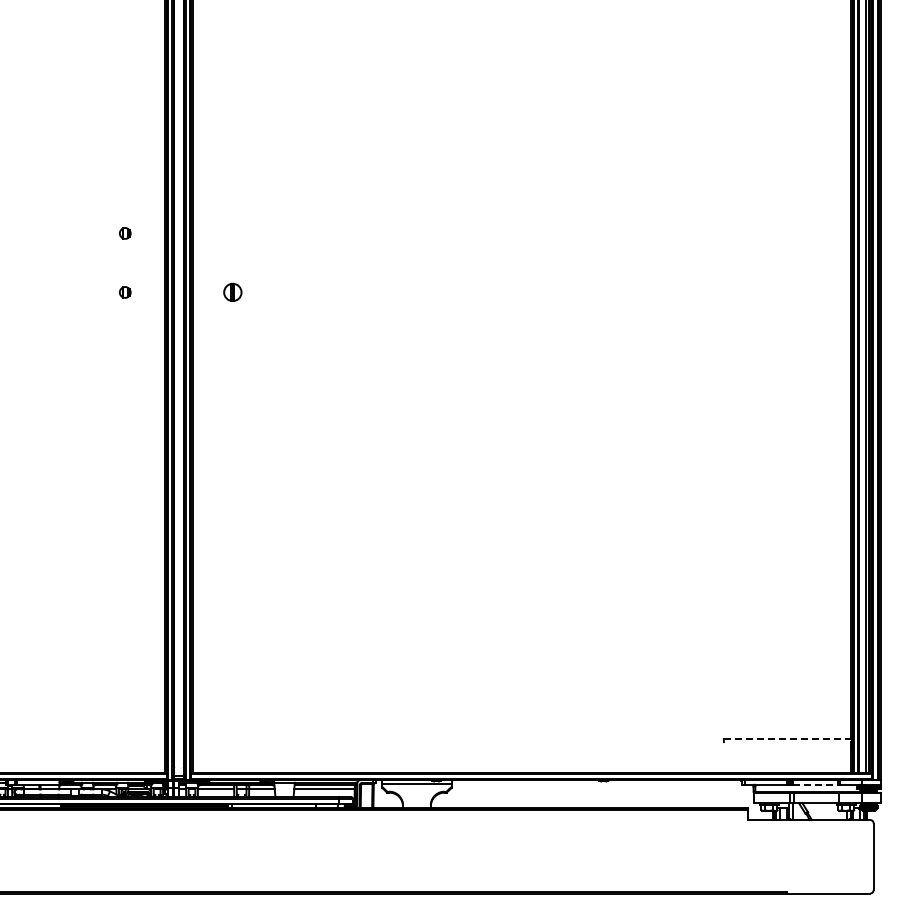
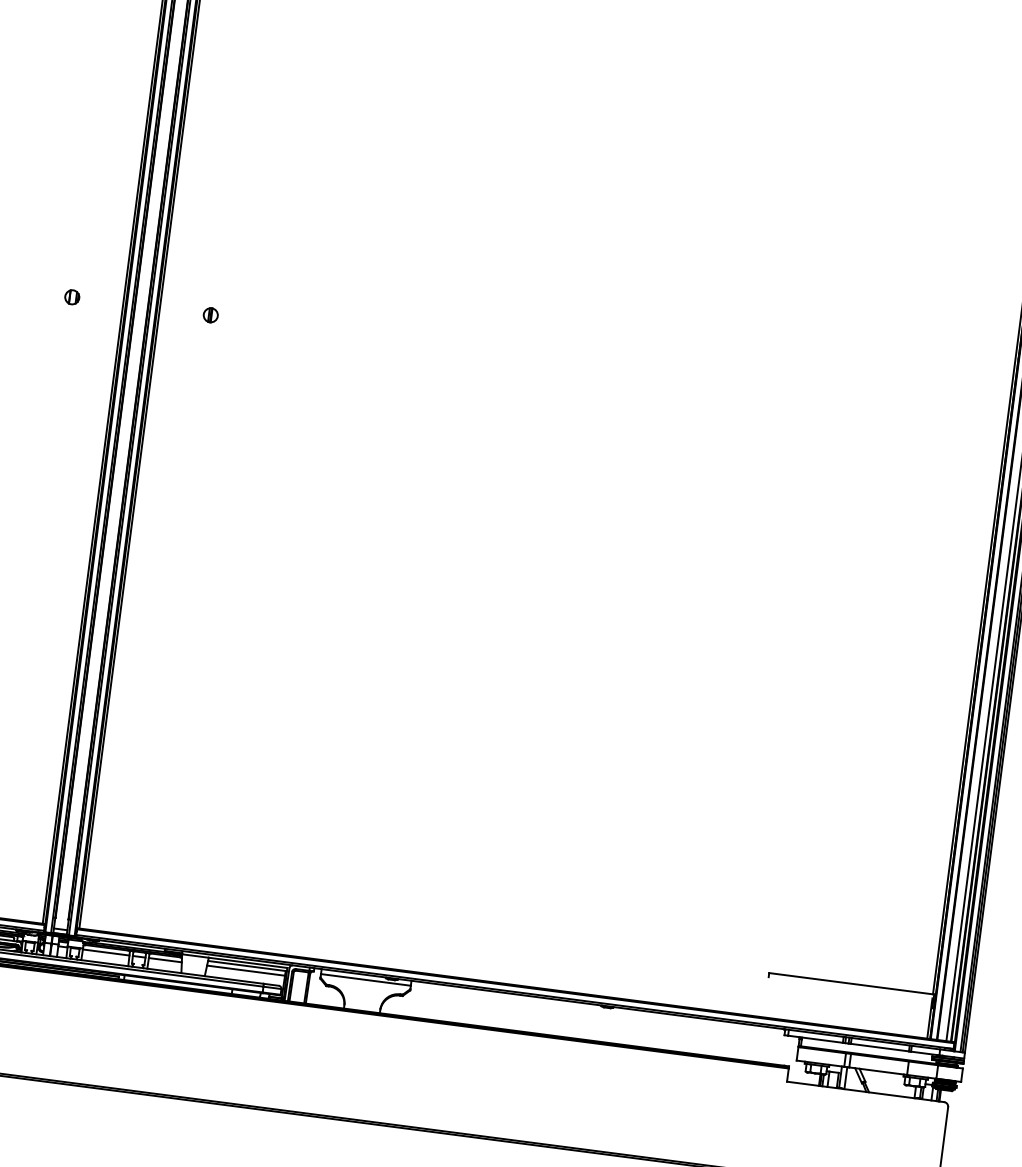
part: (125, 233) -> (82, 221), removed
part: (232, 292) -> (210, 315), size x0.62
line: (788, 738) -> (852, 983), dashed -> solid
line: (815, 784) -> (879, 1047), dashed -> solid

